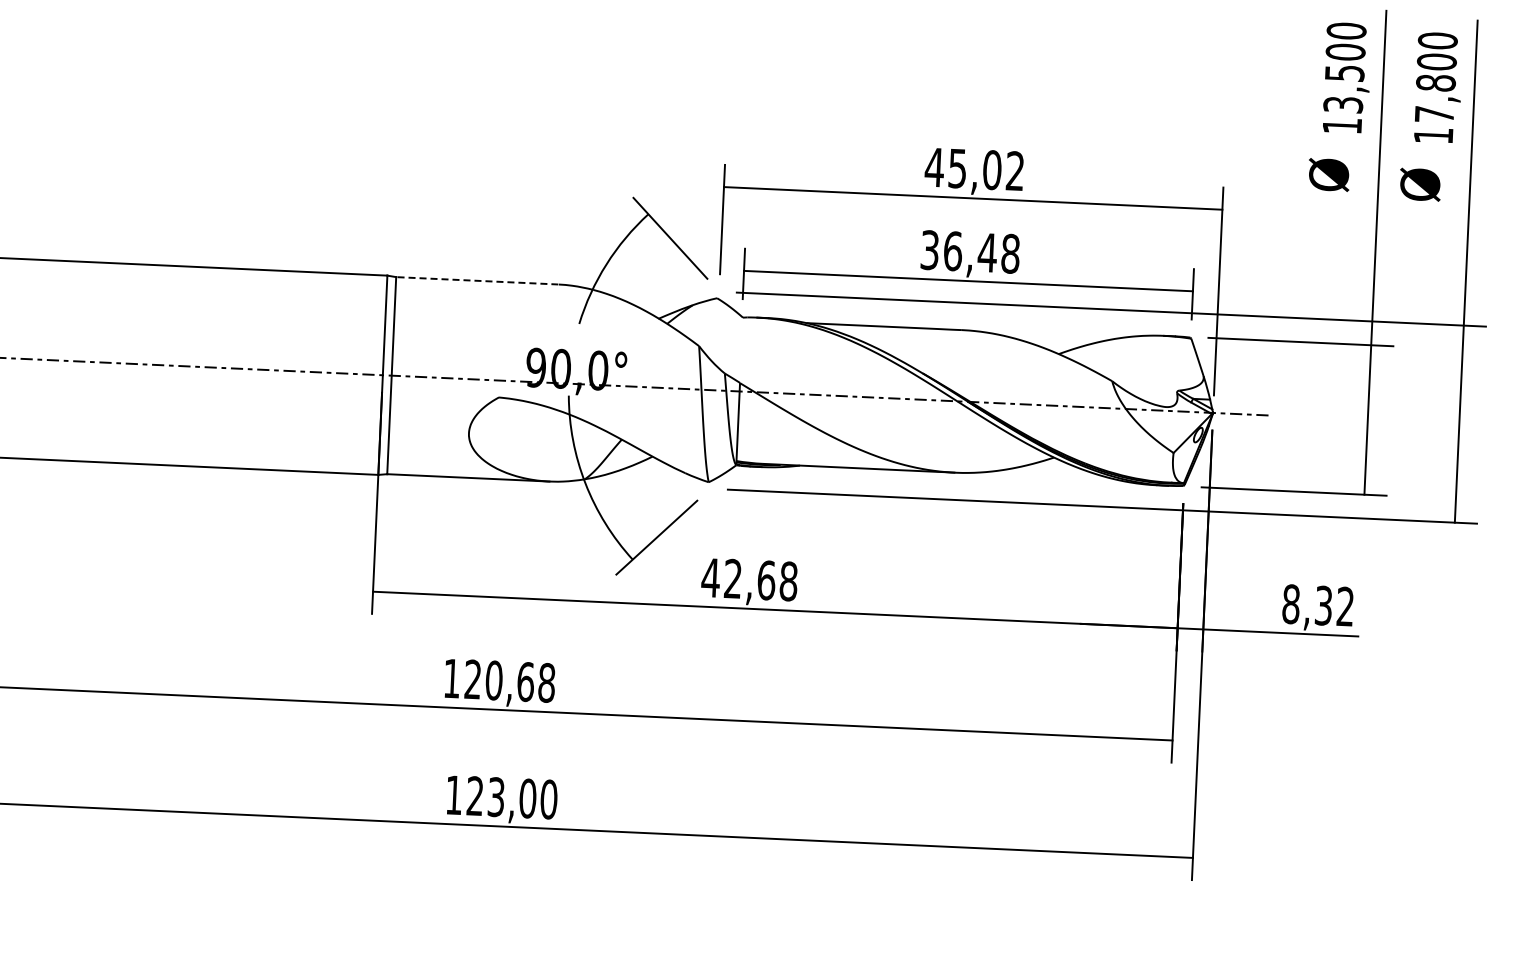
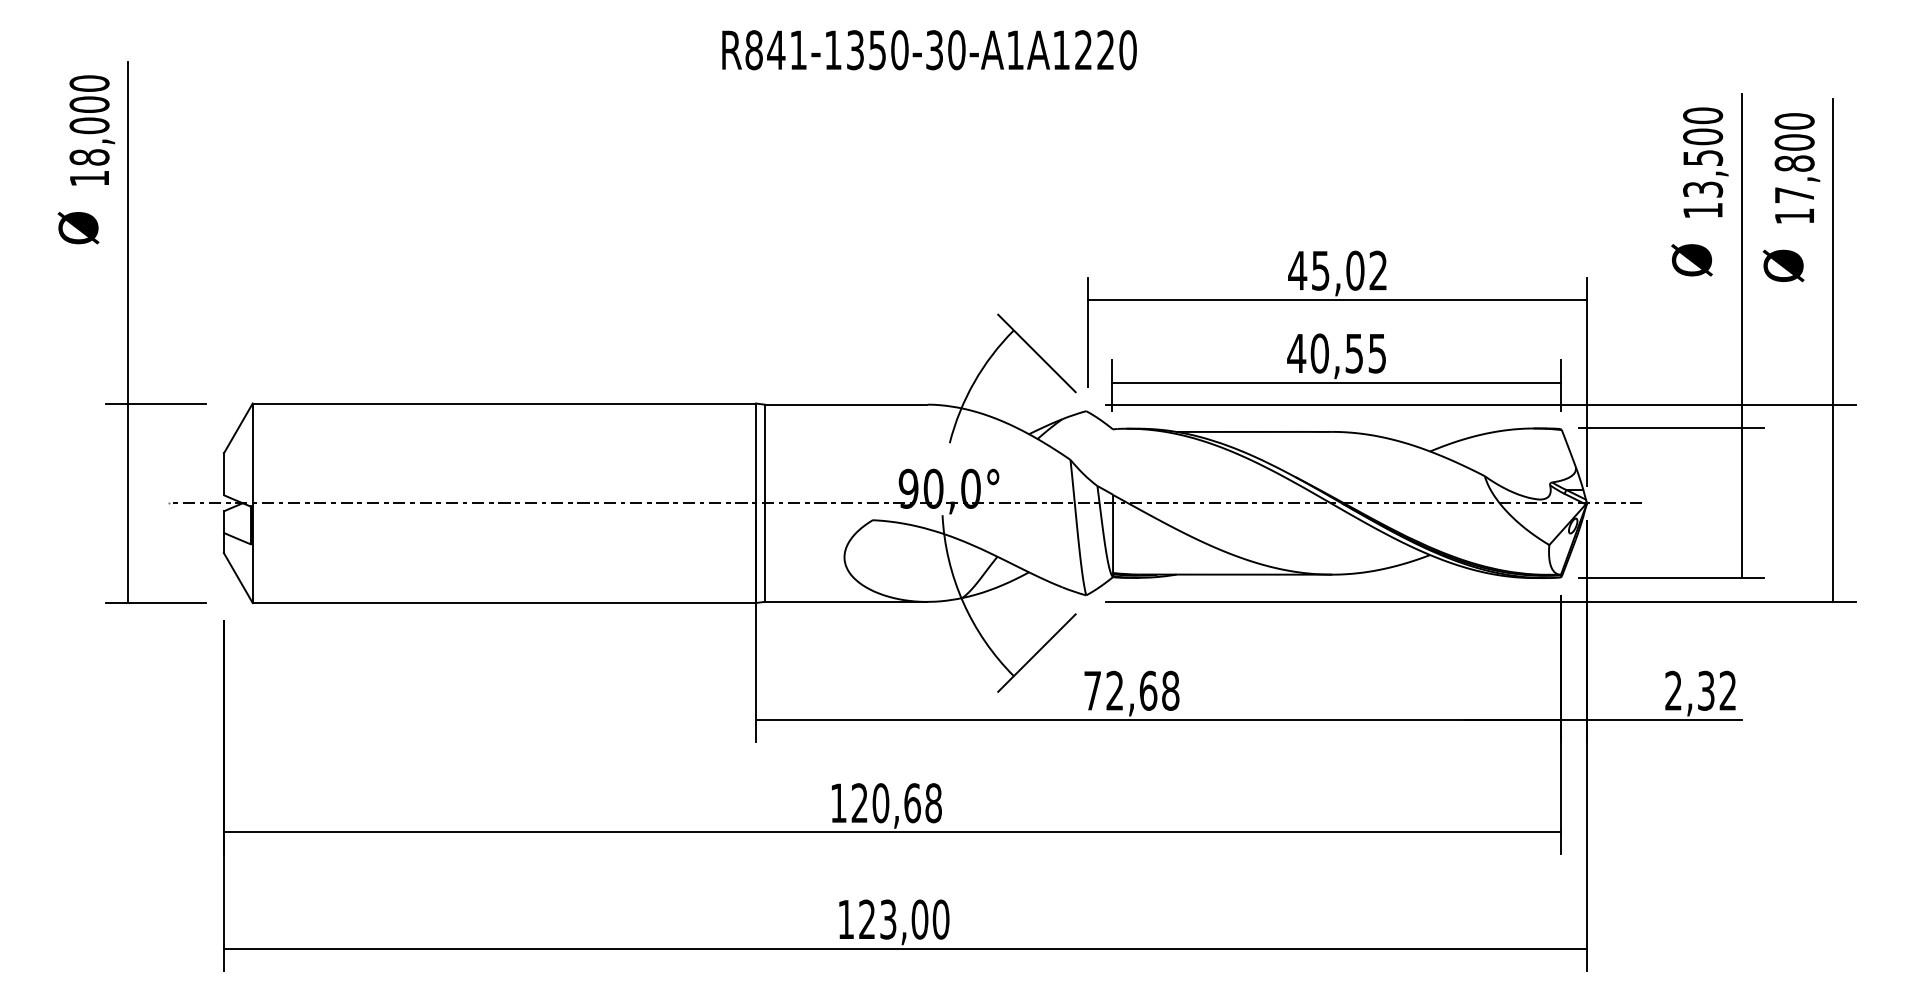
text: (969, 251) -> (1336, 353), 36,48 -> 40,55
line: (476, 280) -> (845, 404), dashed -> solid
text: (710, 577) -> (1092, 690), 42,68 -> 72,68
text: (1291, 603) -> (1673, 690), 8,32 -> 2,32

